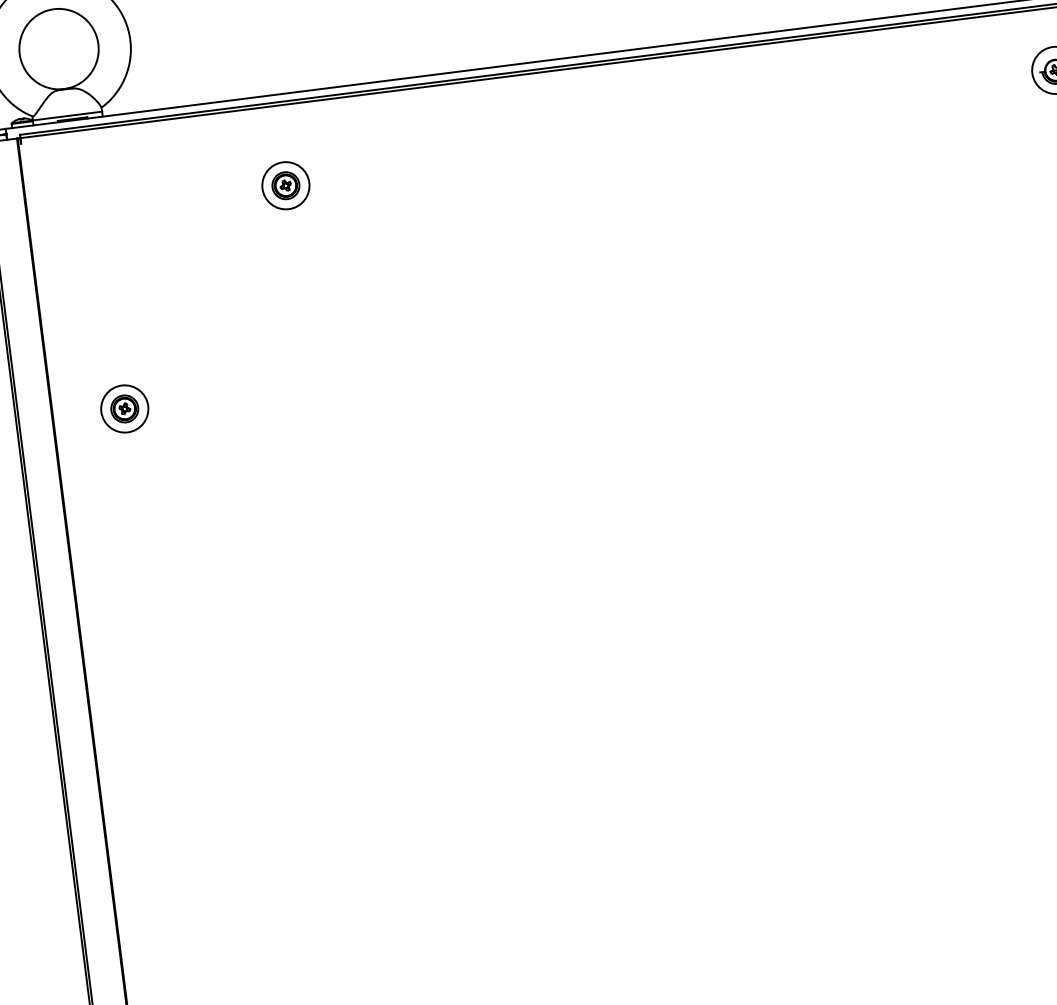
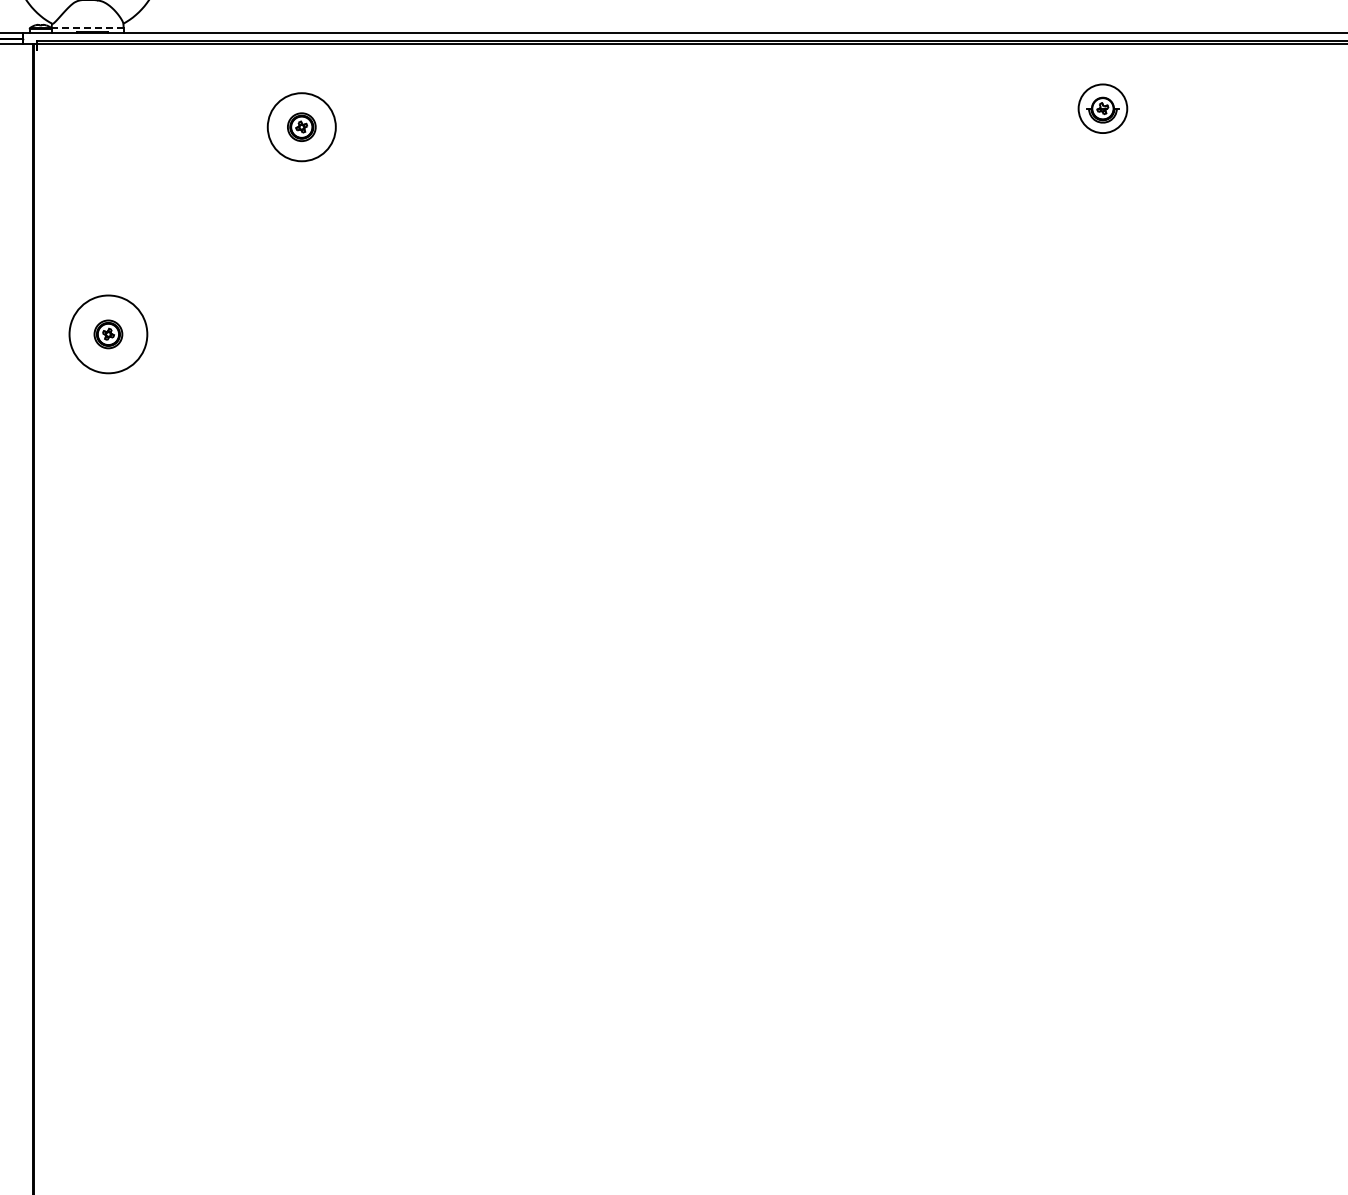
line: (67, 115) -> (87, 27), solid -> dashed
circle: (285, 185) -> (301, 126), size x1.4
circle: (124, 409) -> (108, 334), size x1.6

